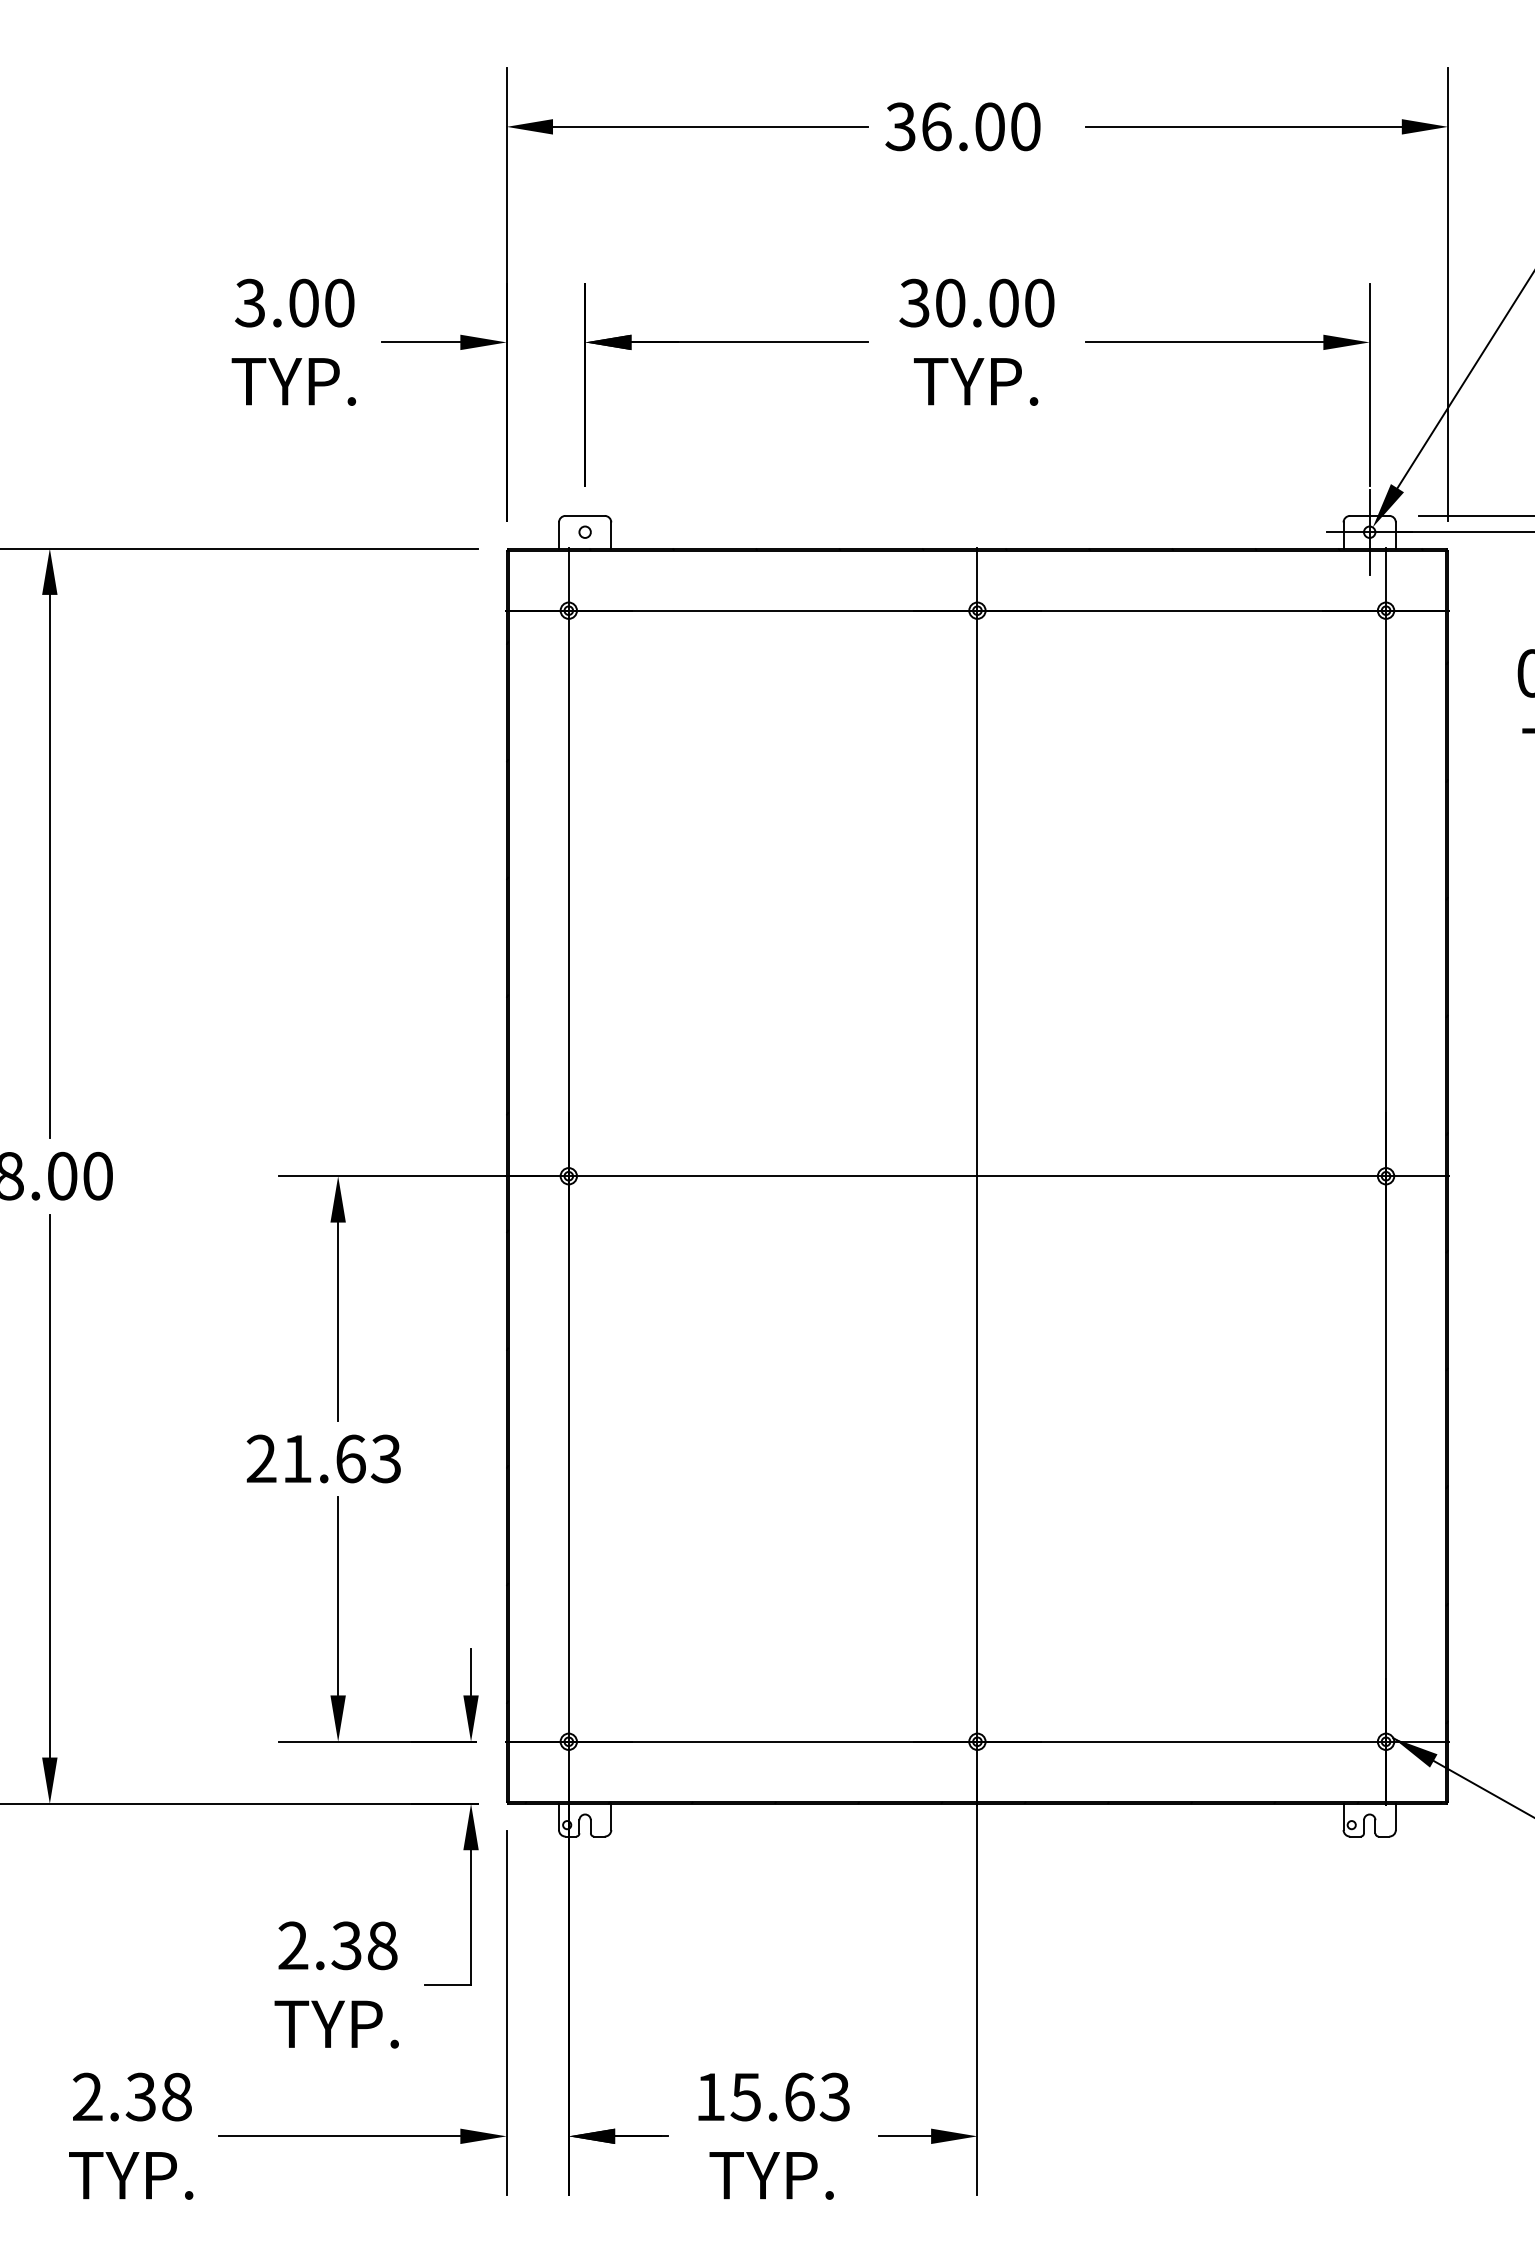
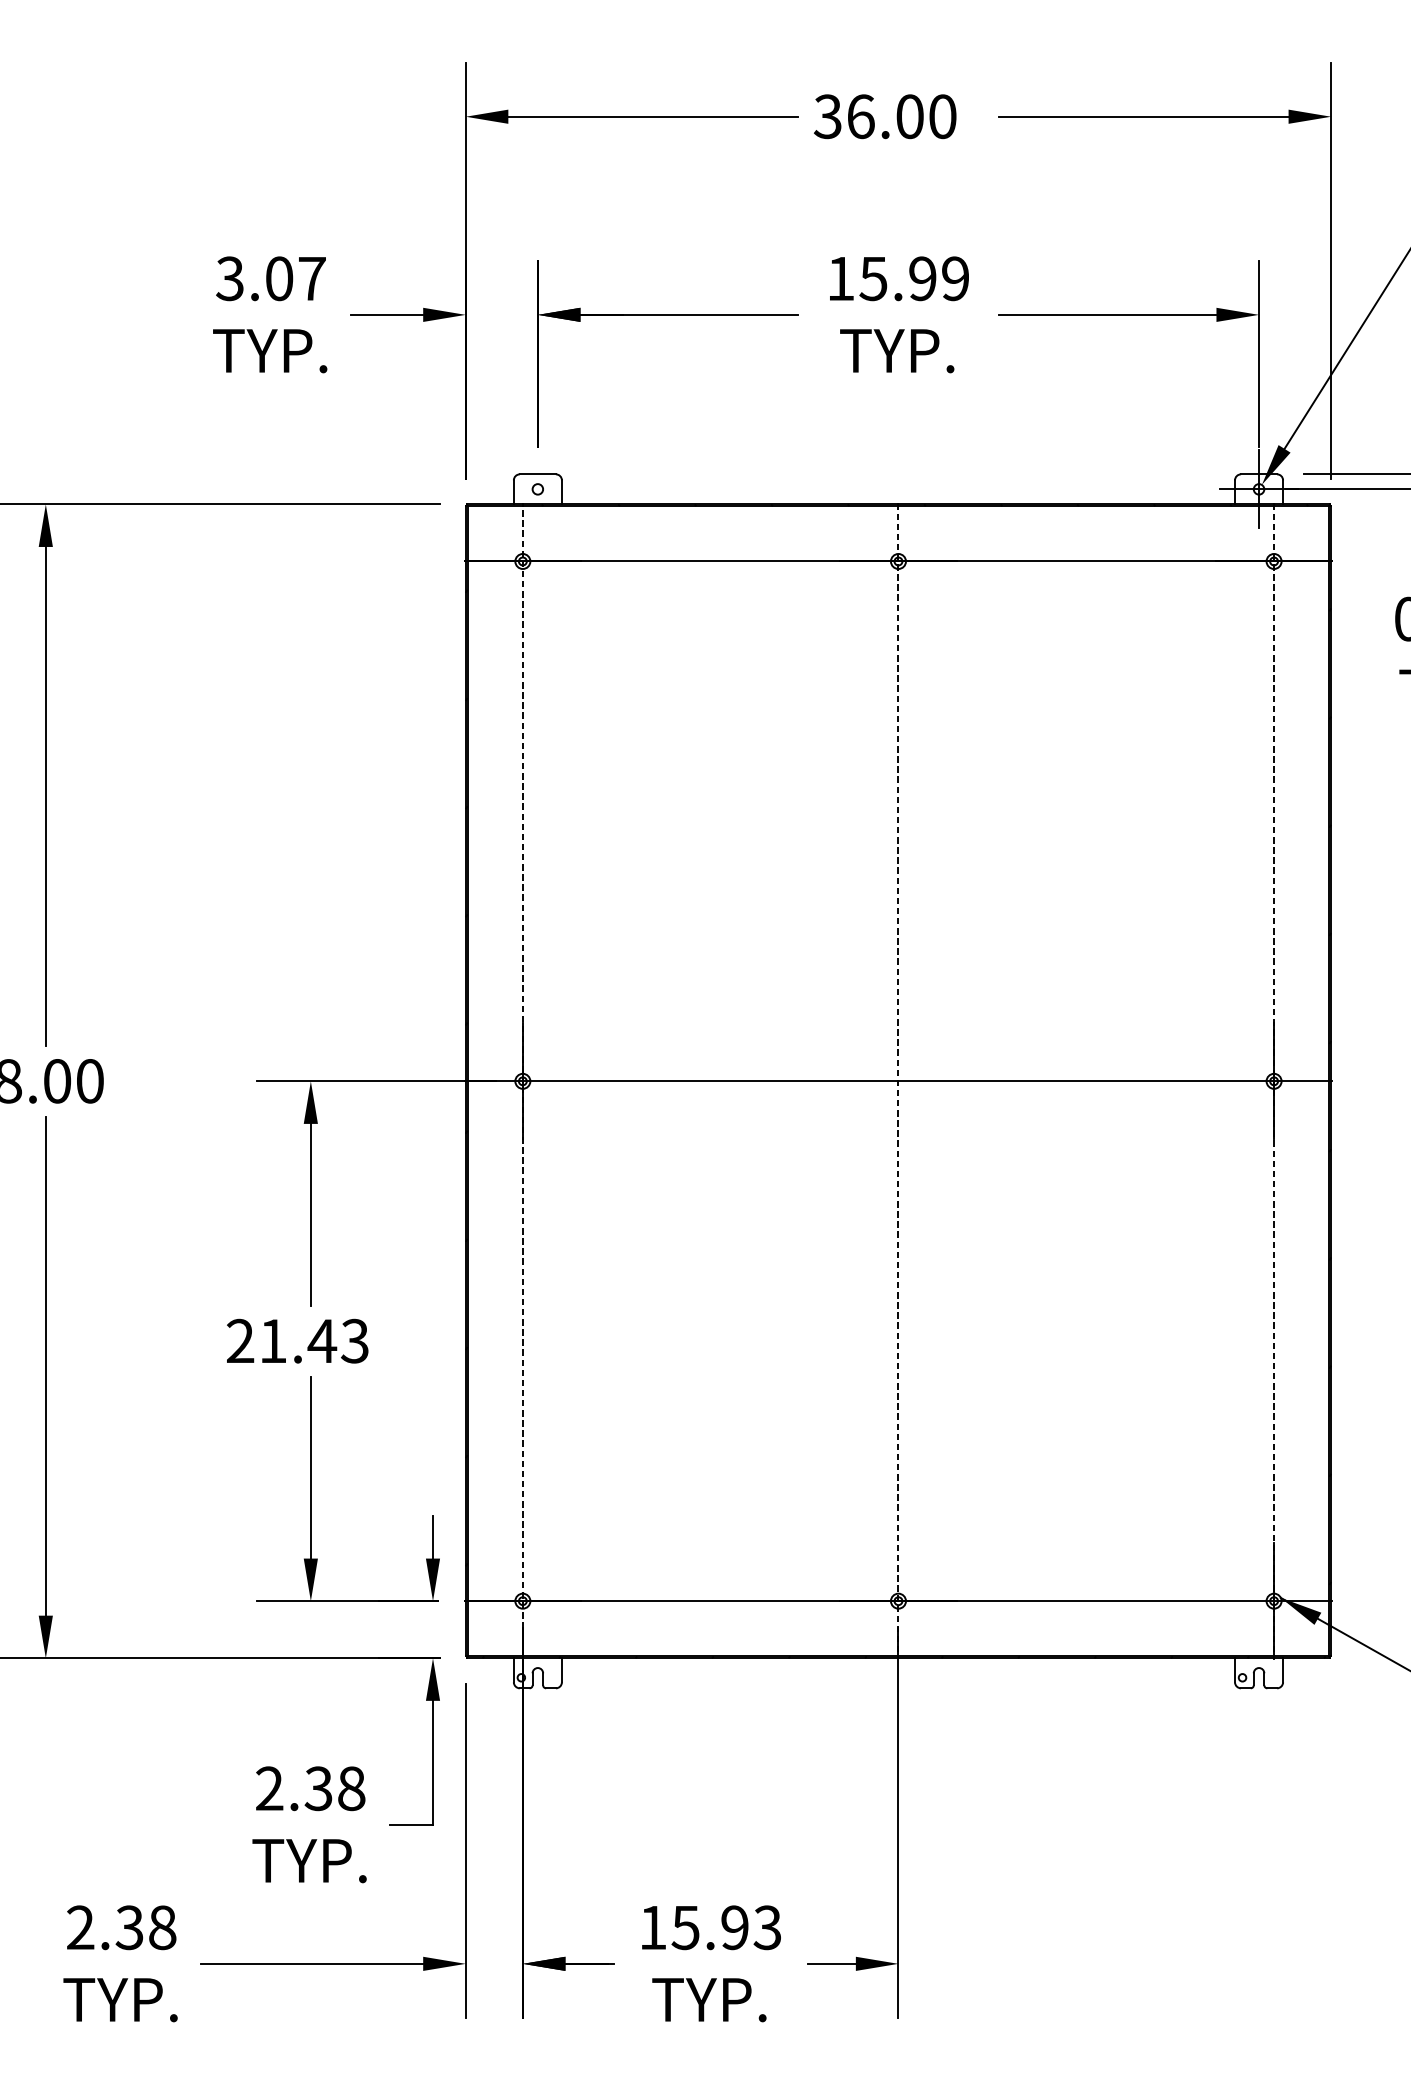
text: (339, 302) -> (312, 278), 3.00 -> 3.07
text: (976, 302) -> (897, 278), 30.00 -> 15.99
line: (568, 1176) -> (522, 1081), solid -> dashed
line: (977, 1176) -> (898, 1081), solid -> dashed
line: (1386, 1176) -> (1274, 1081), solid -> dashed
text: (350, 1458) -> (322, 1340), 21.63 -> 21.43
text: (799, 2096) -> (734, 1927), 15.63 -> 15.93

